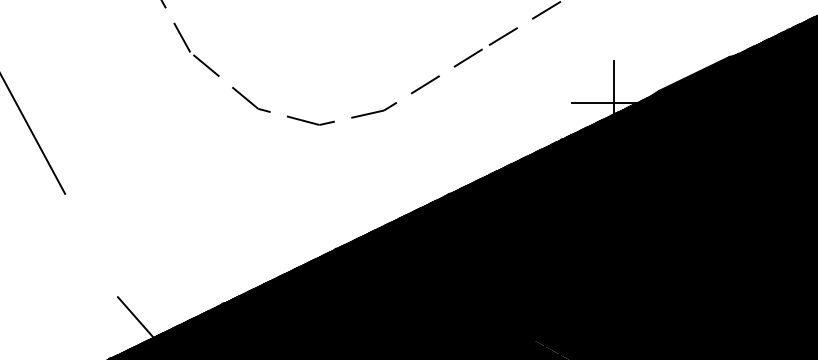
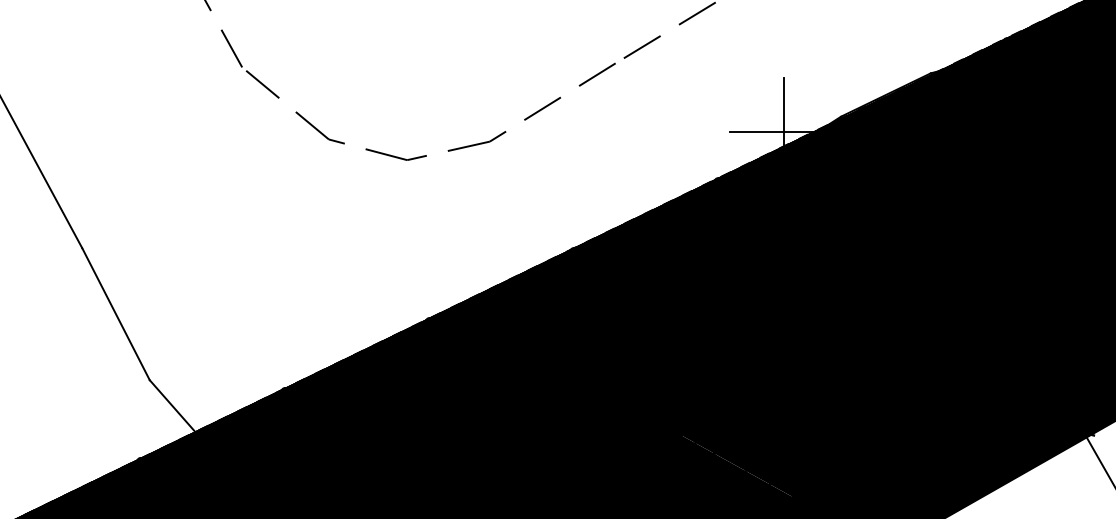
line: (91, 245) -> (115, 314), added

